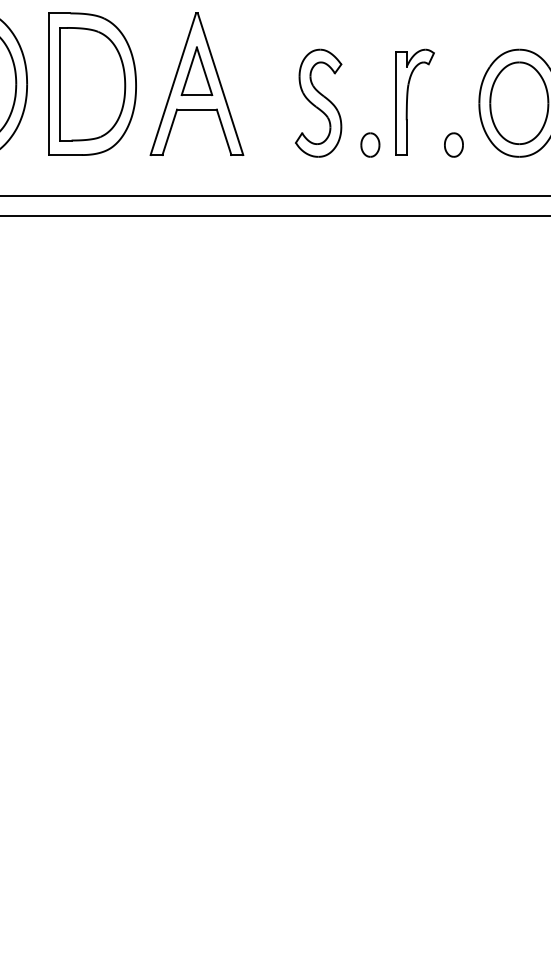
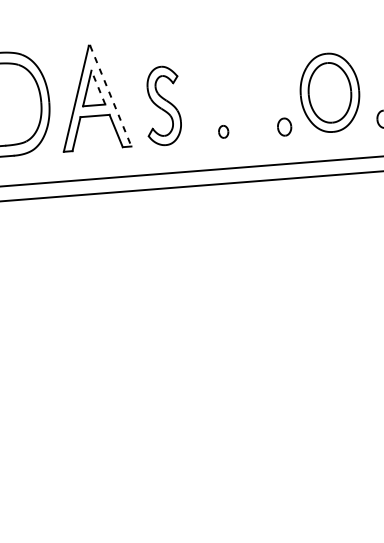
line: (204, 71) -> (98, 87), solid -> dashed
line: (220, 84) -> (110, 96), solid -> dashed
part: (407, 101) -> (248, 97), removed
part: (318, 102) -> (162, 105), moved
part: (370, 144) -> (223, 131), size x0.7

